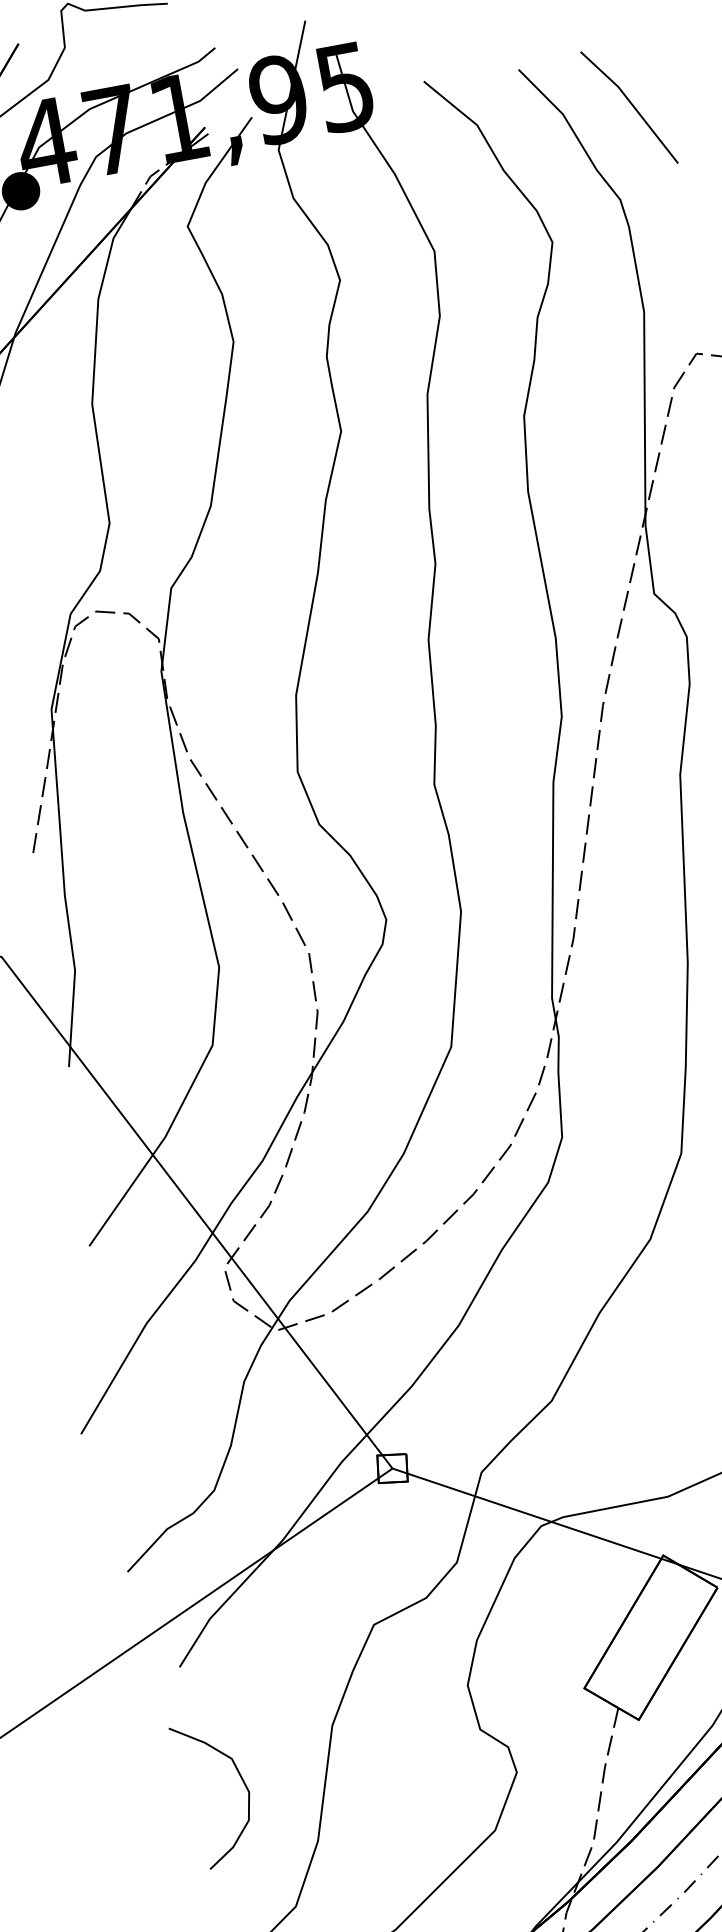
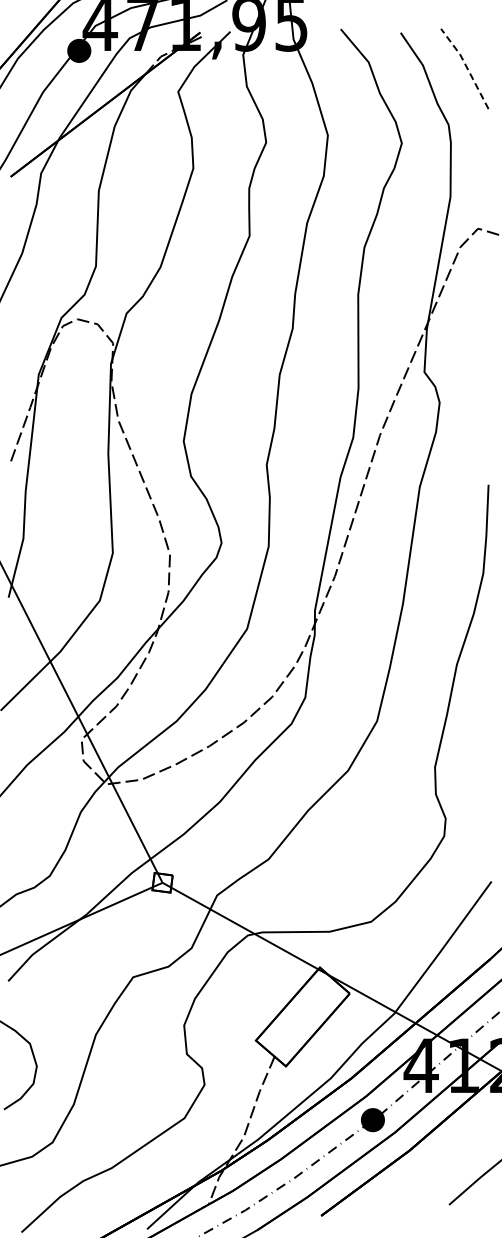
line: (631, 104) -> (466, 67), solid -> dashed

